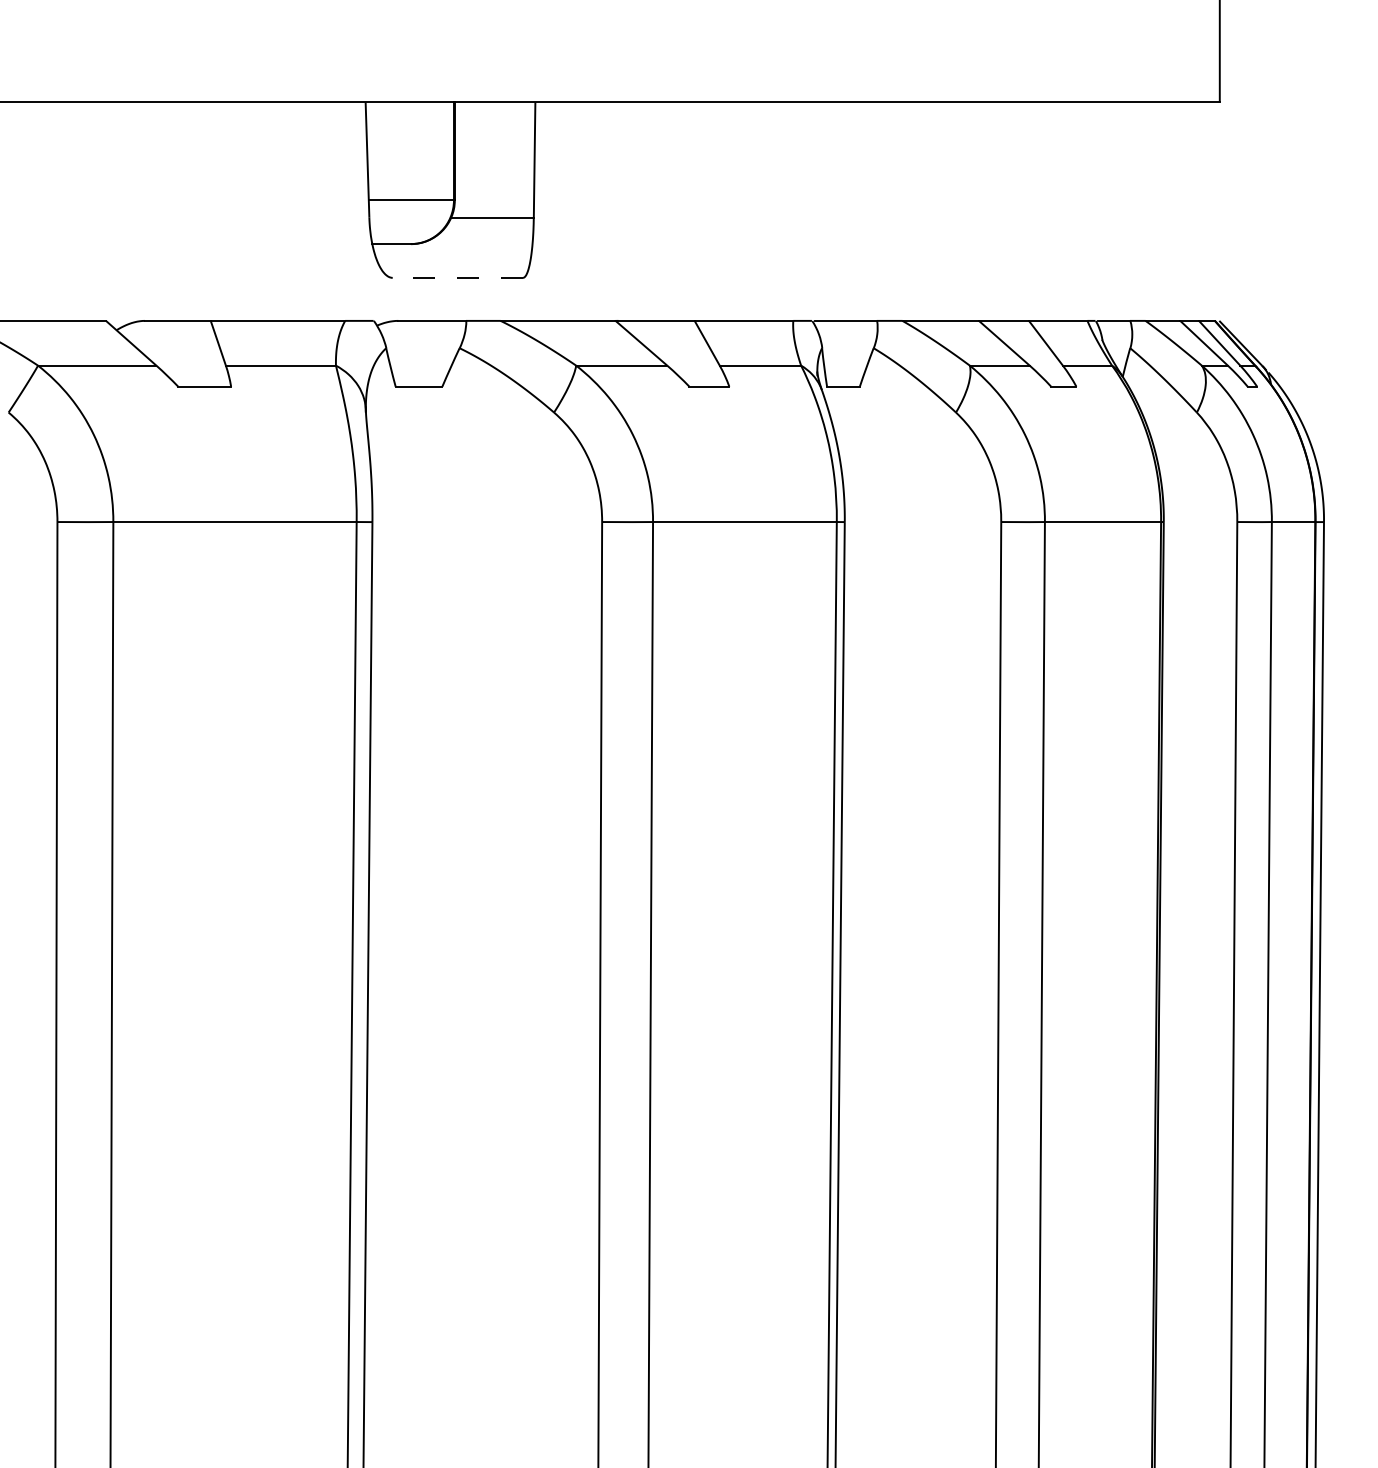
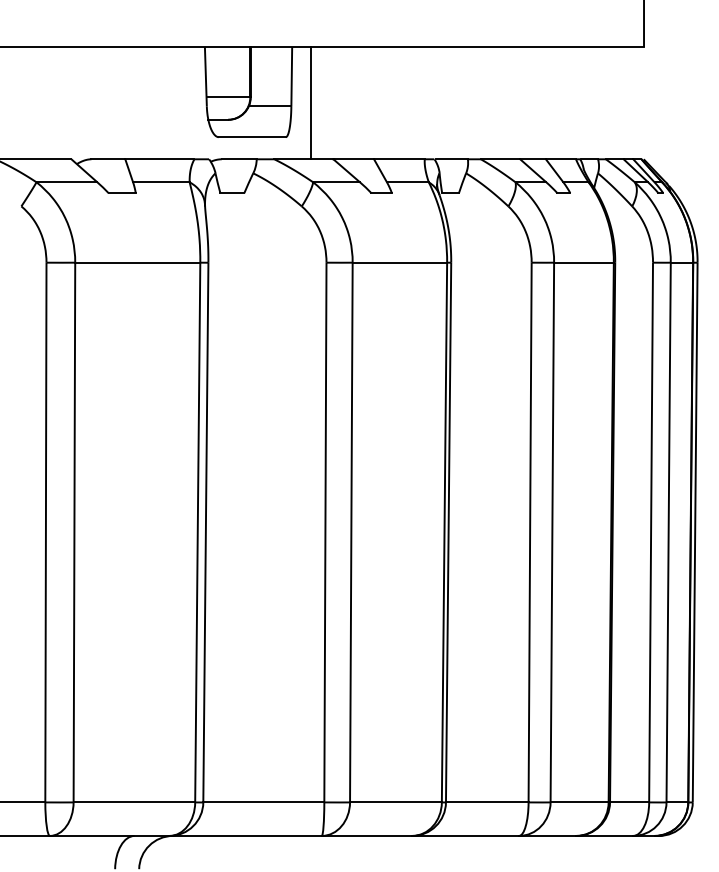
line: (572, 210) -> (311, 102), added
line: (456, 278) -> (251, 137), dashed -> solid

